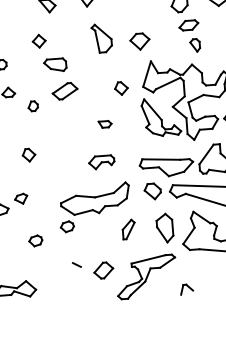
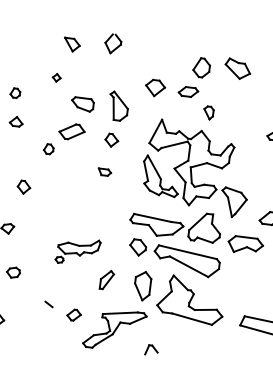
part: (188, 24) -> (188, 91), moved
part: (101, 37) -> (118, 105), moved
part: (140, 40) -> (155, 87), moved
part: (39, 41) -> (56, 77), size x0.6
part: (55, 65) -> (82, 104), moved
part: (120, 87) -> (111, 139), moved
part: (32, 106) -> (48, 149), moved
part: (101, 161) -> (93, 207), removed
part: (94, 207) -> (77, 251), size x0.6
part: (102, 269) -> (73, 314), size x0.7

